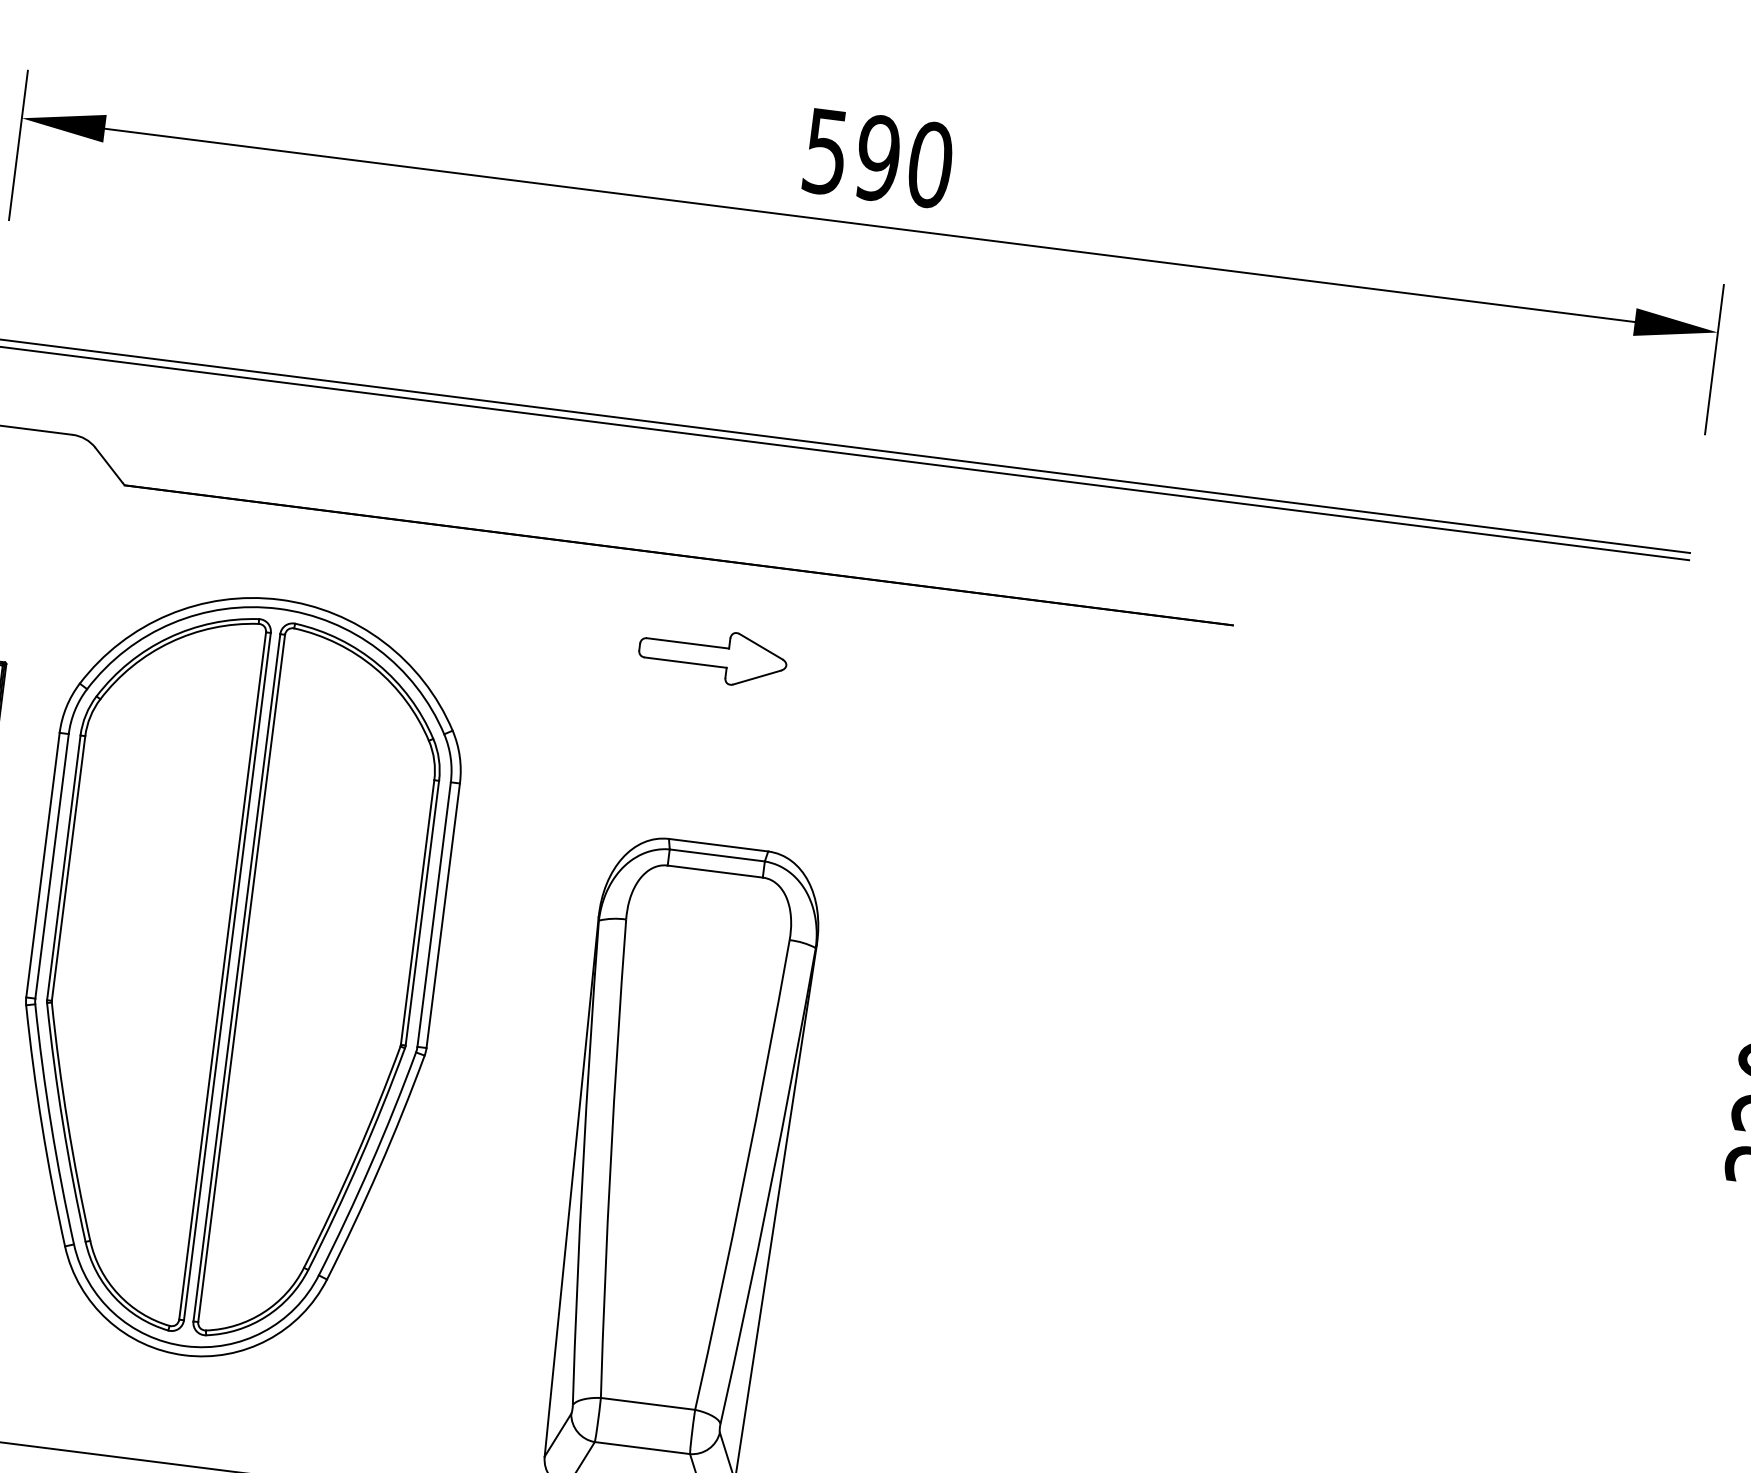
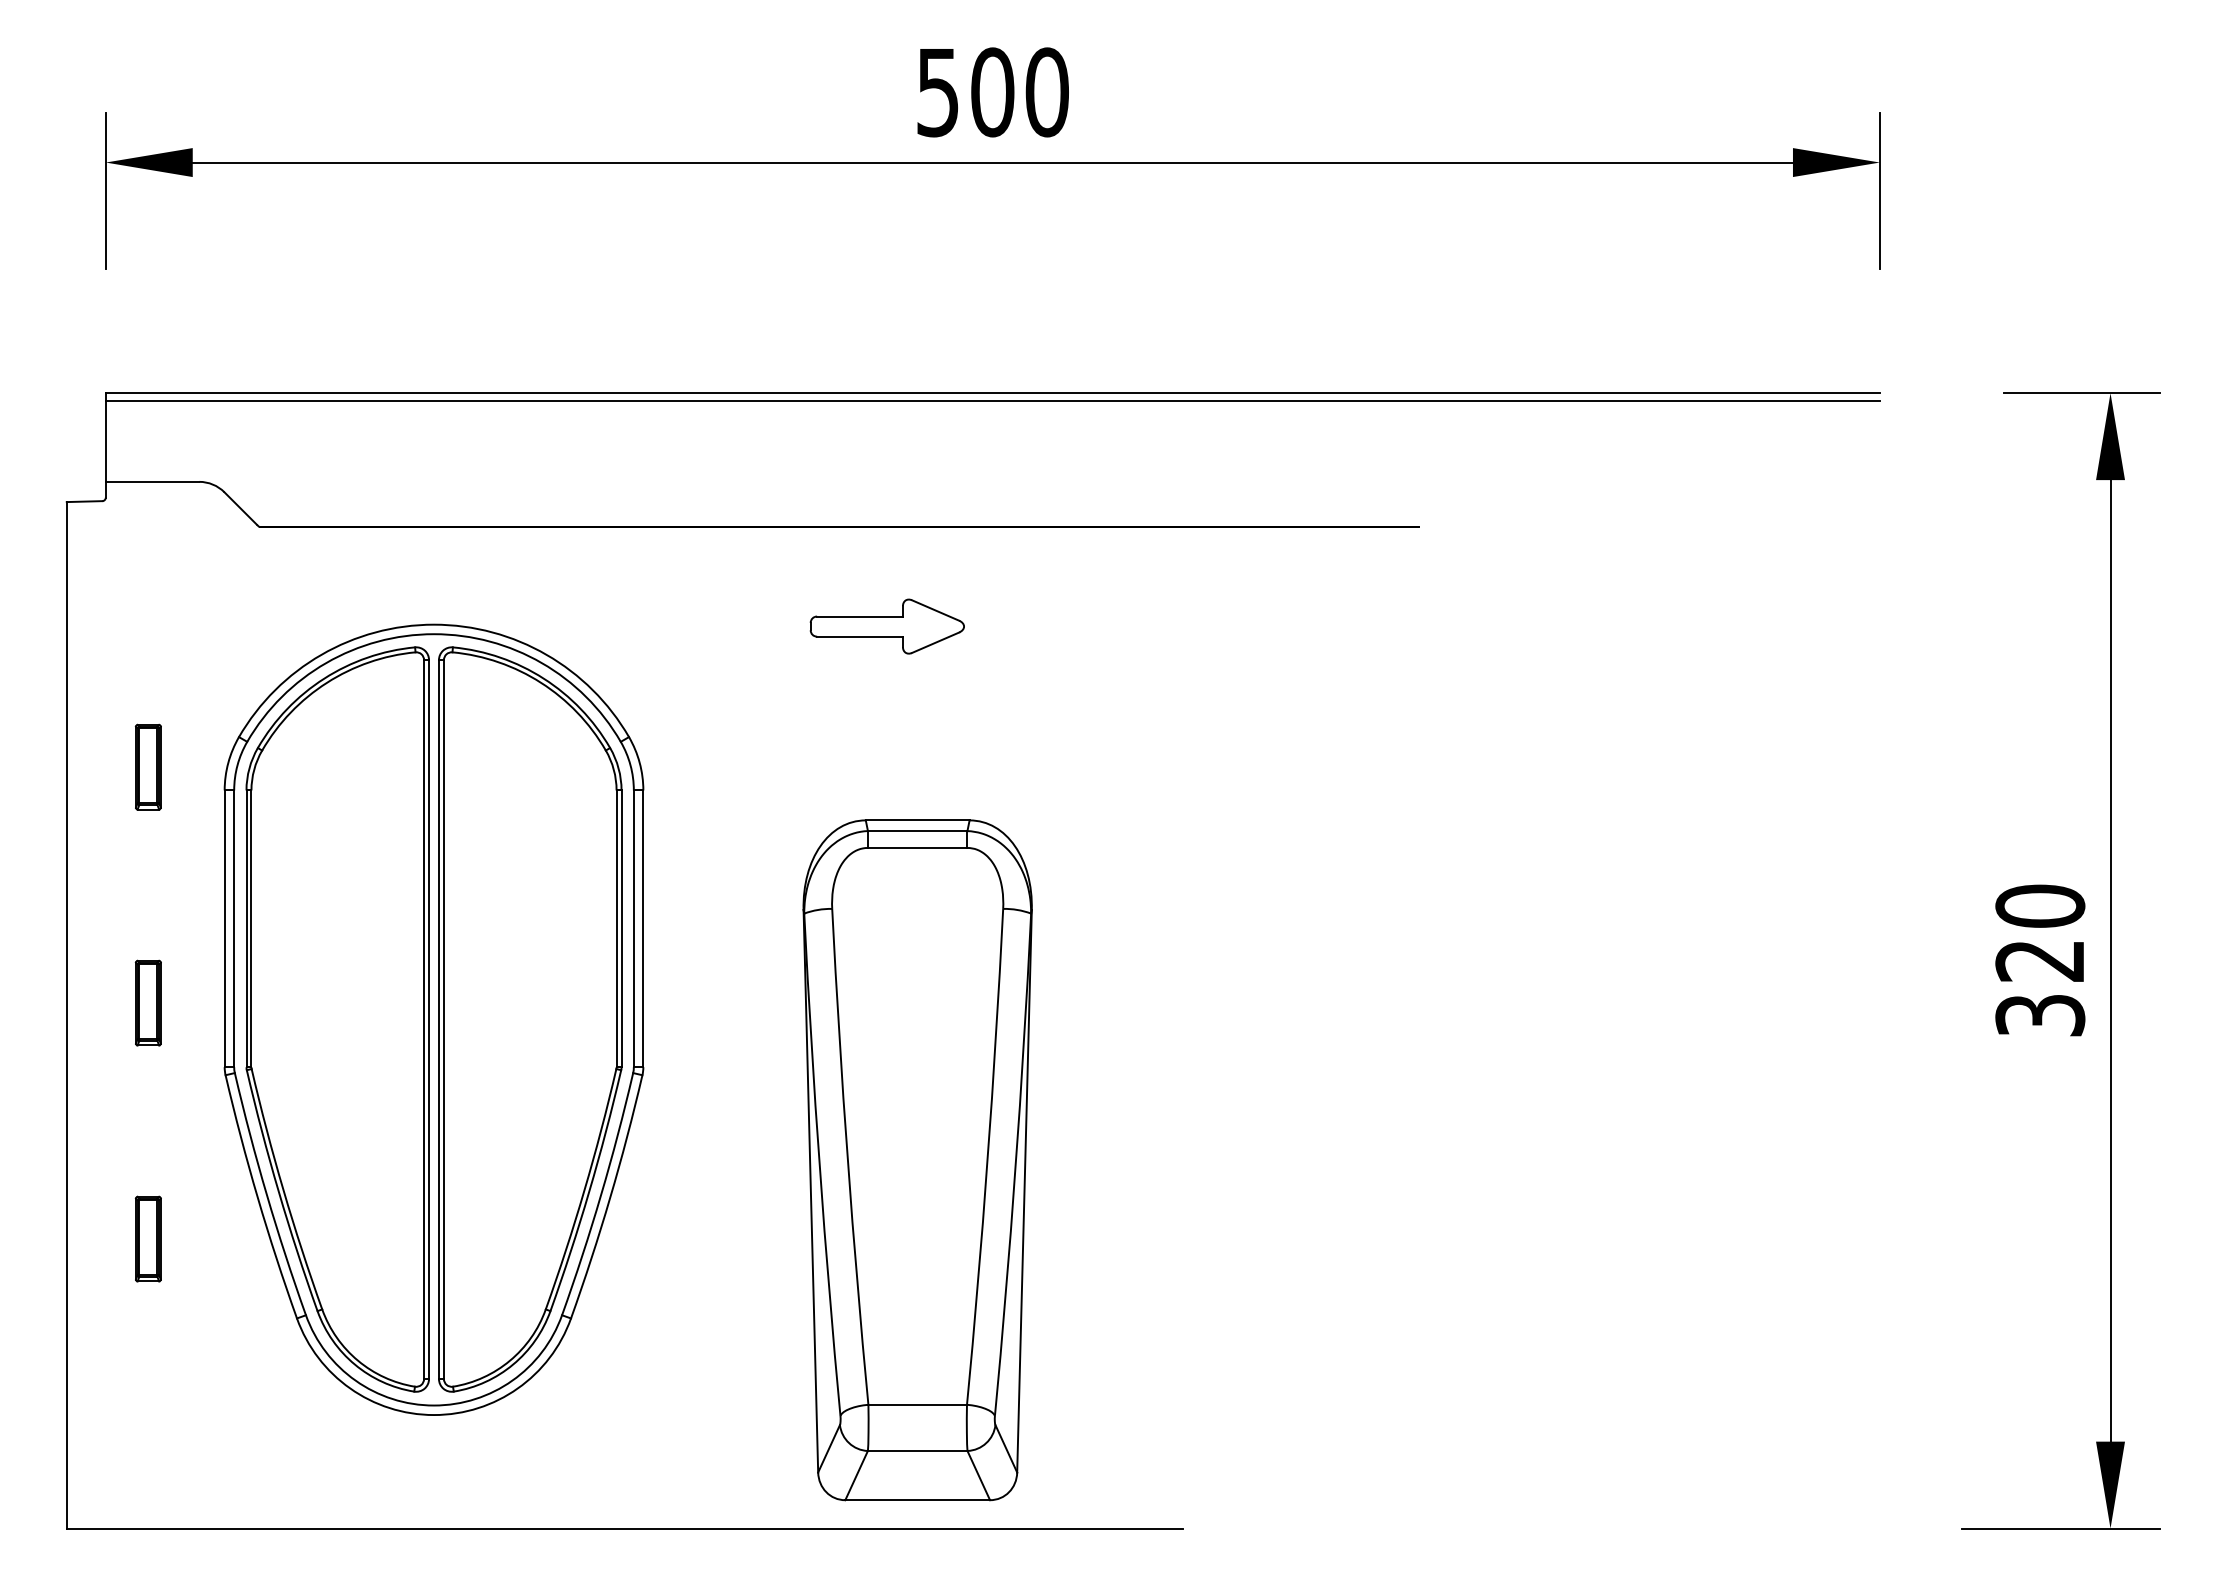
text: (878, 158) -> (992, 92), 590 -> 500

